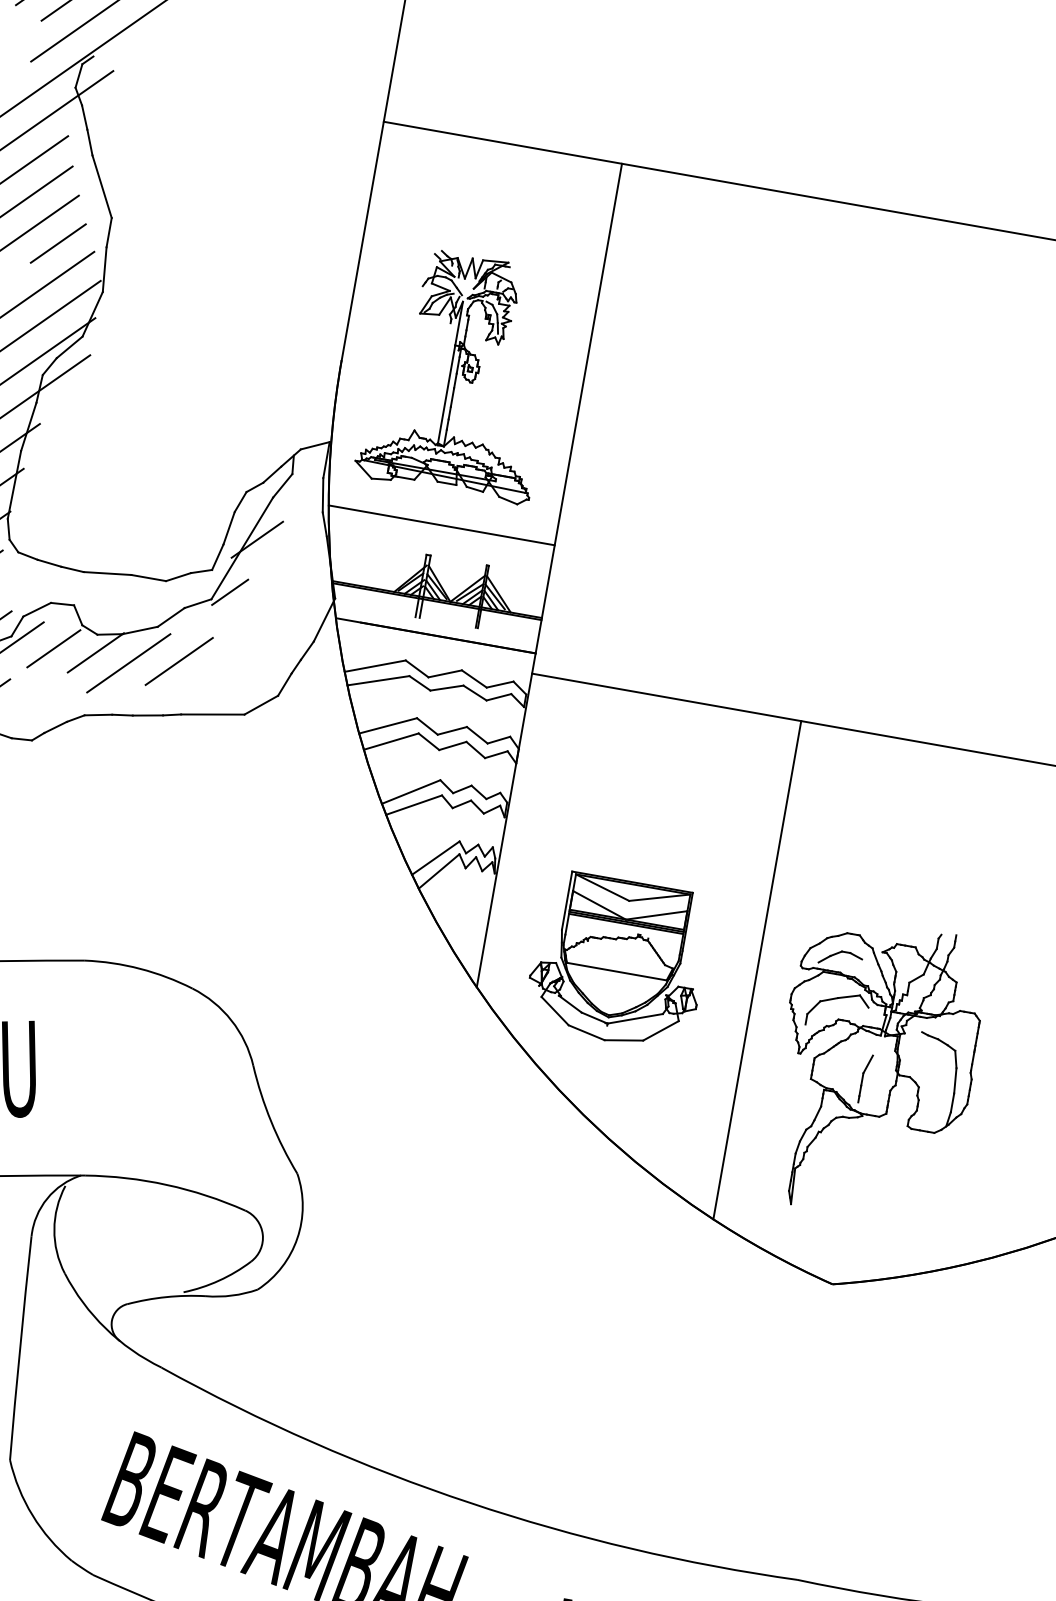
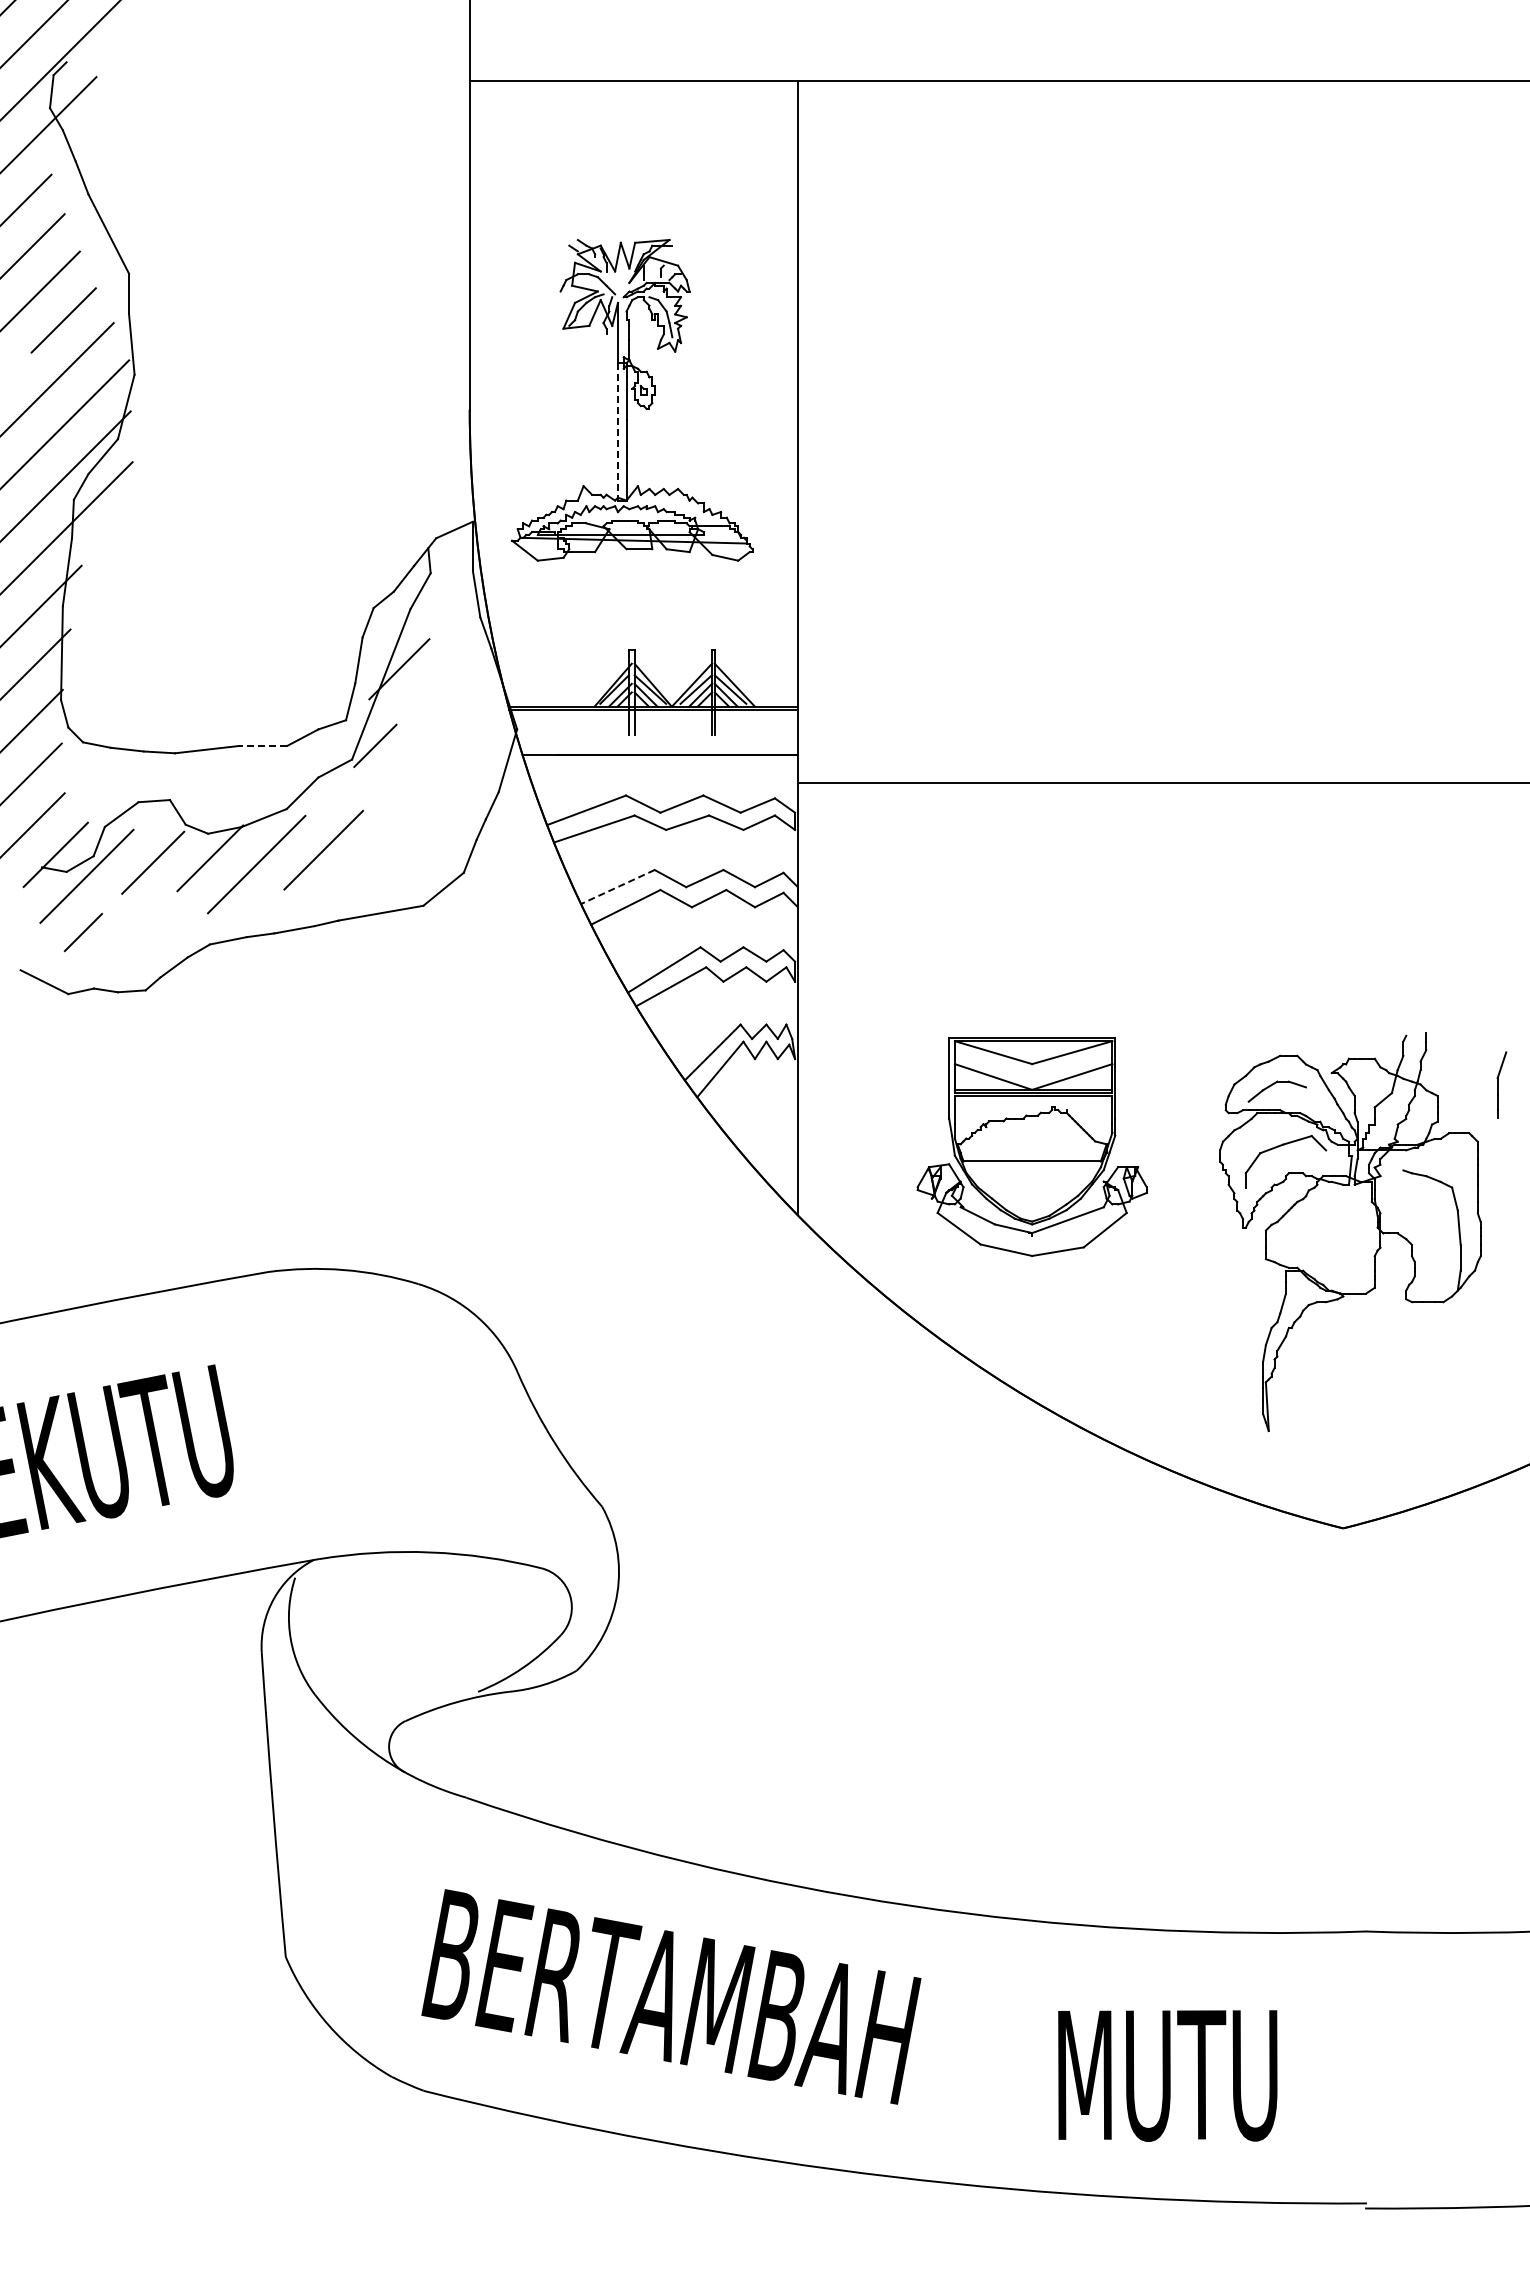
line: (446, 395) -> (617, 431), solid -> dashed
line: (441, 525) -> (641, 606), removed
line: (148, 577) -> (263, 745), solid -> dashed
line: (387, 726) -> (617, 887), solid -> dashed
part: (618, 960) -> (1031, 1146), moved
line: (757, 970) -> (1168, 1126), removed
part: (865, 1078) -> (1501, 1084), moved

